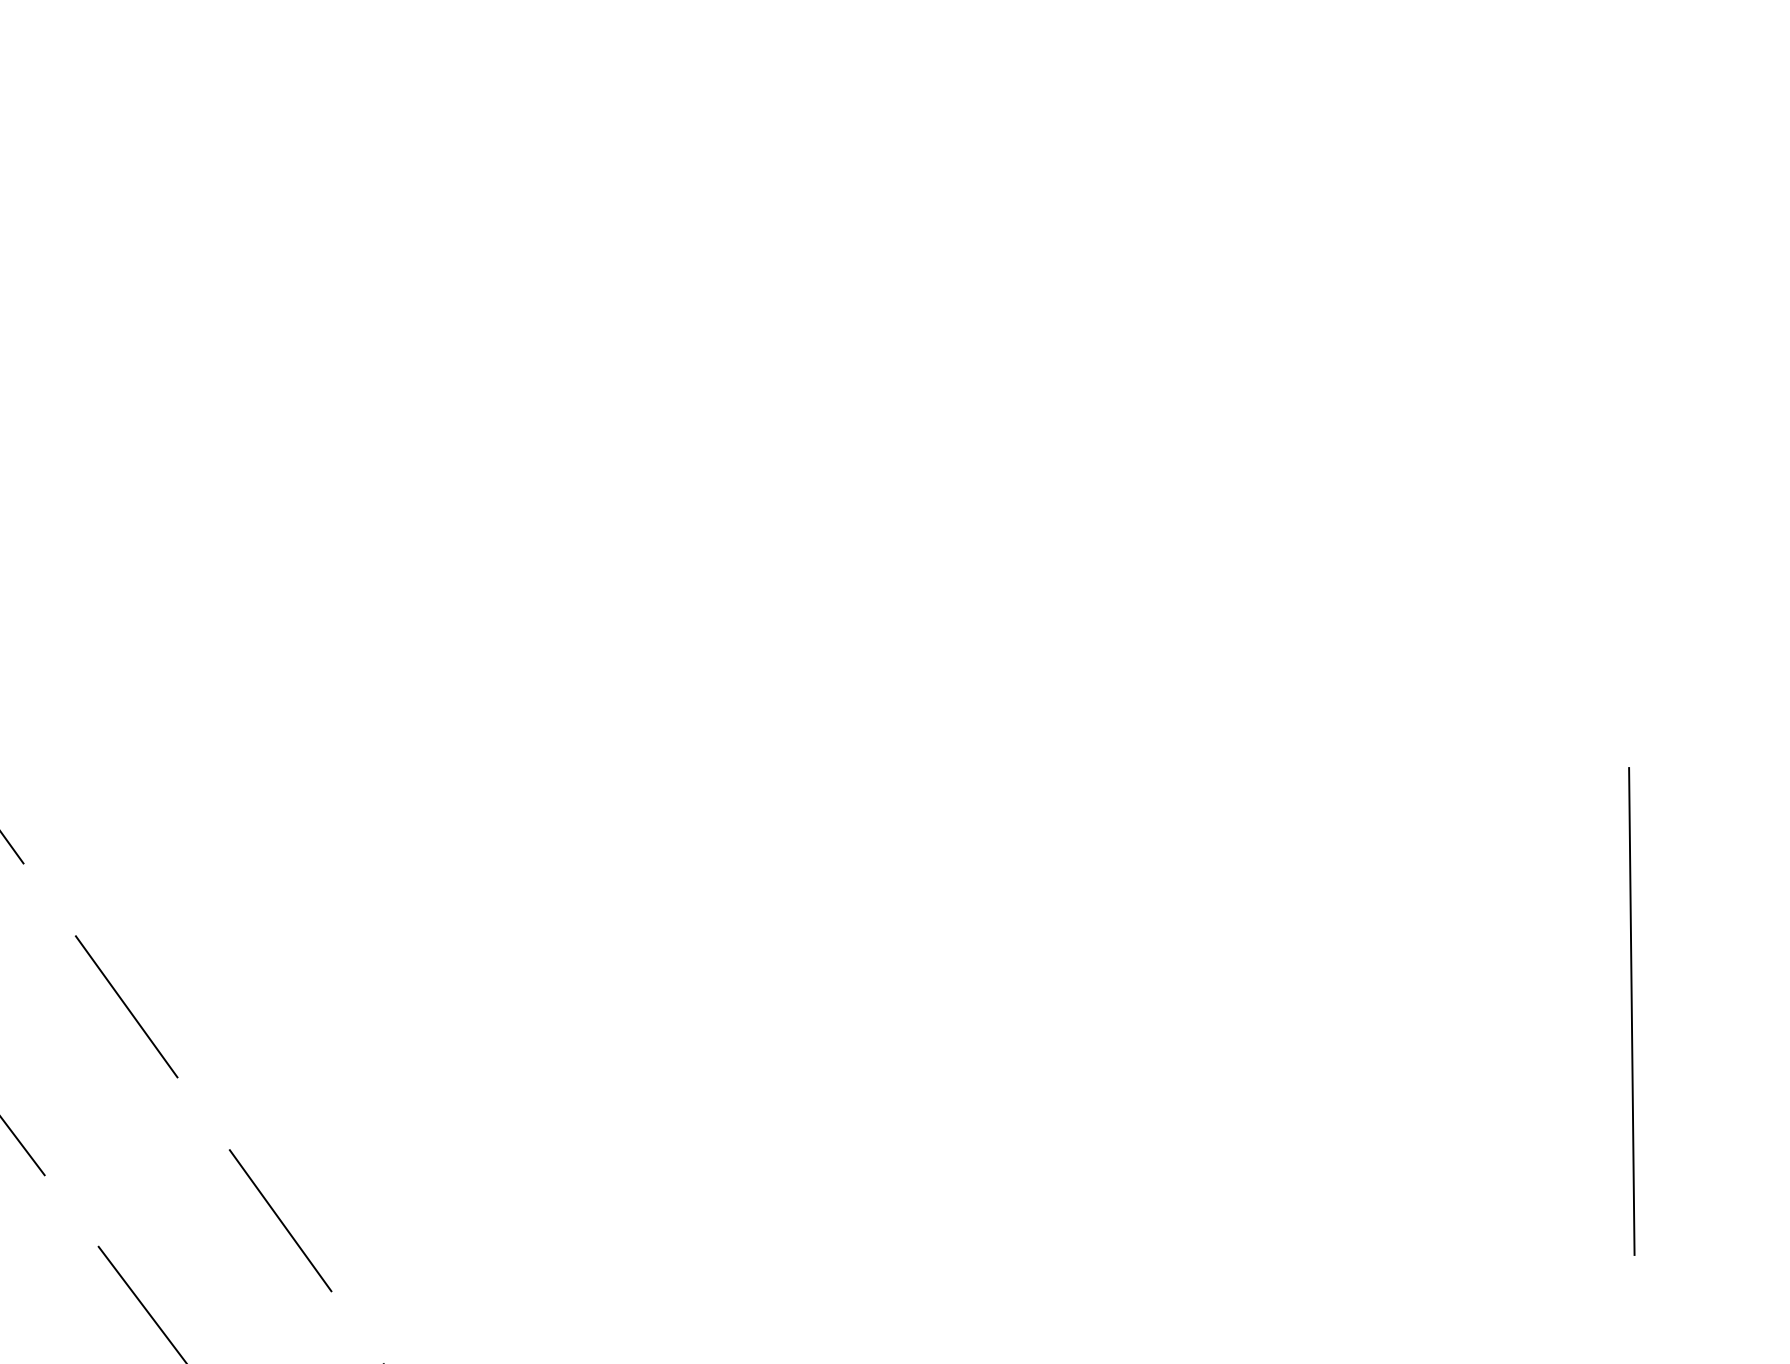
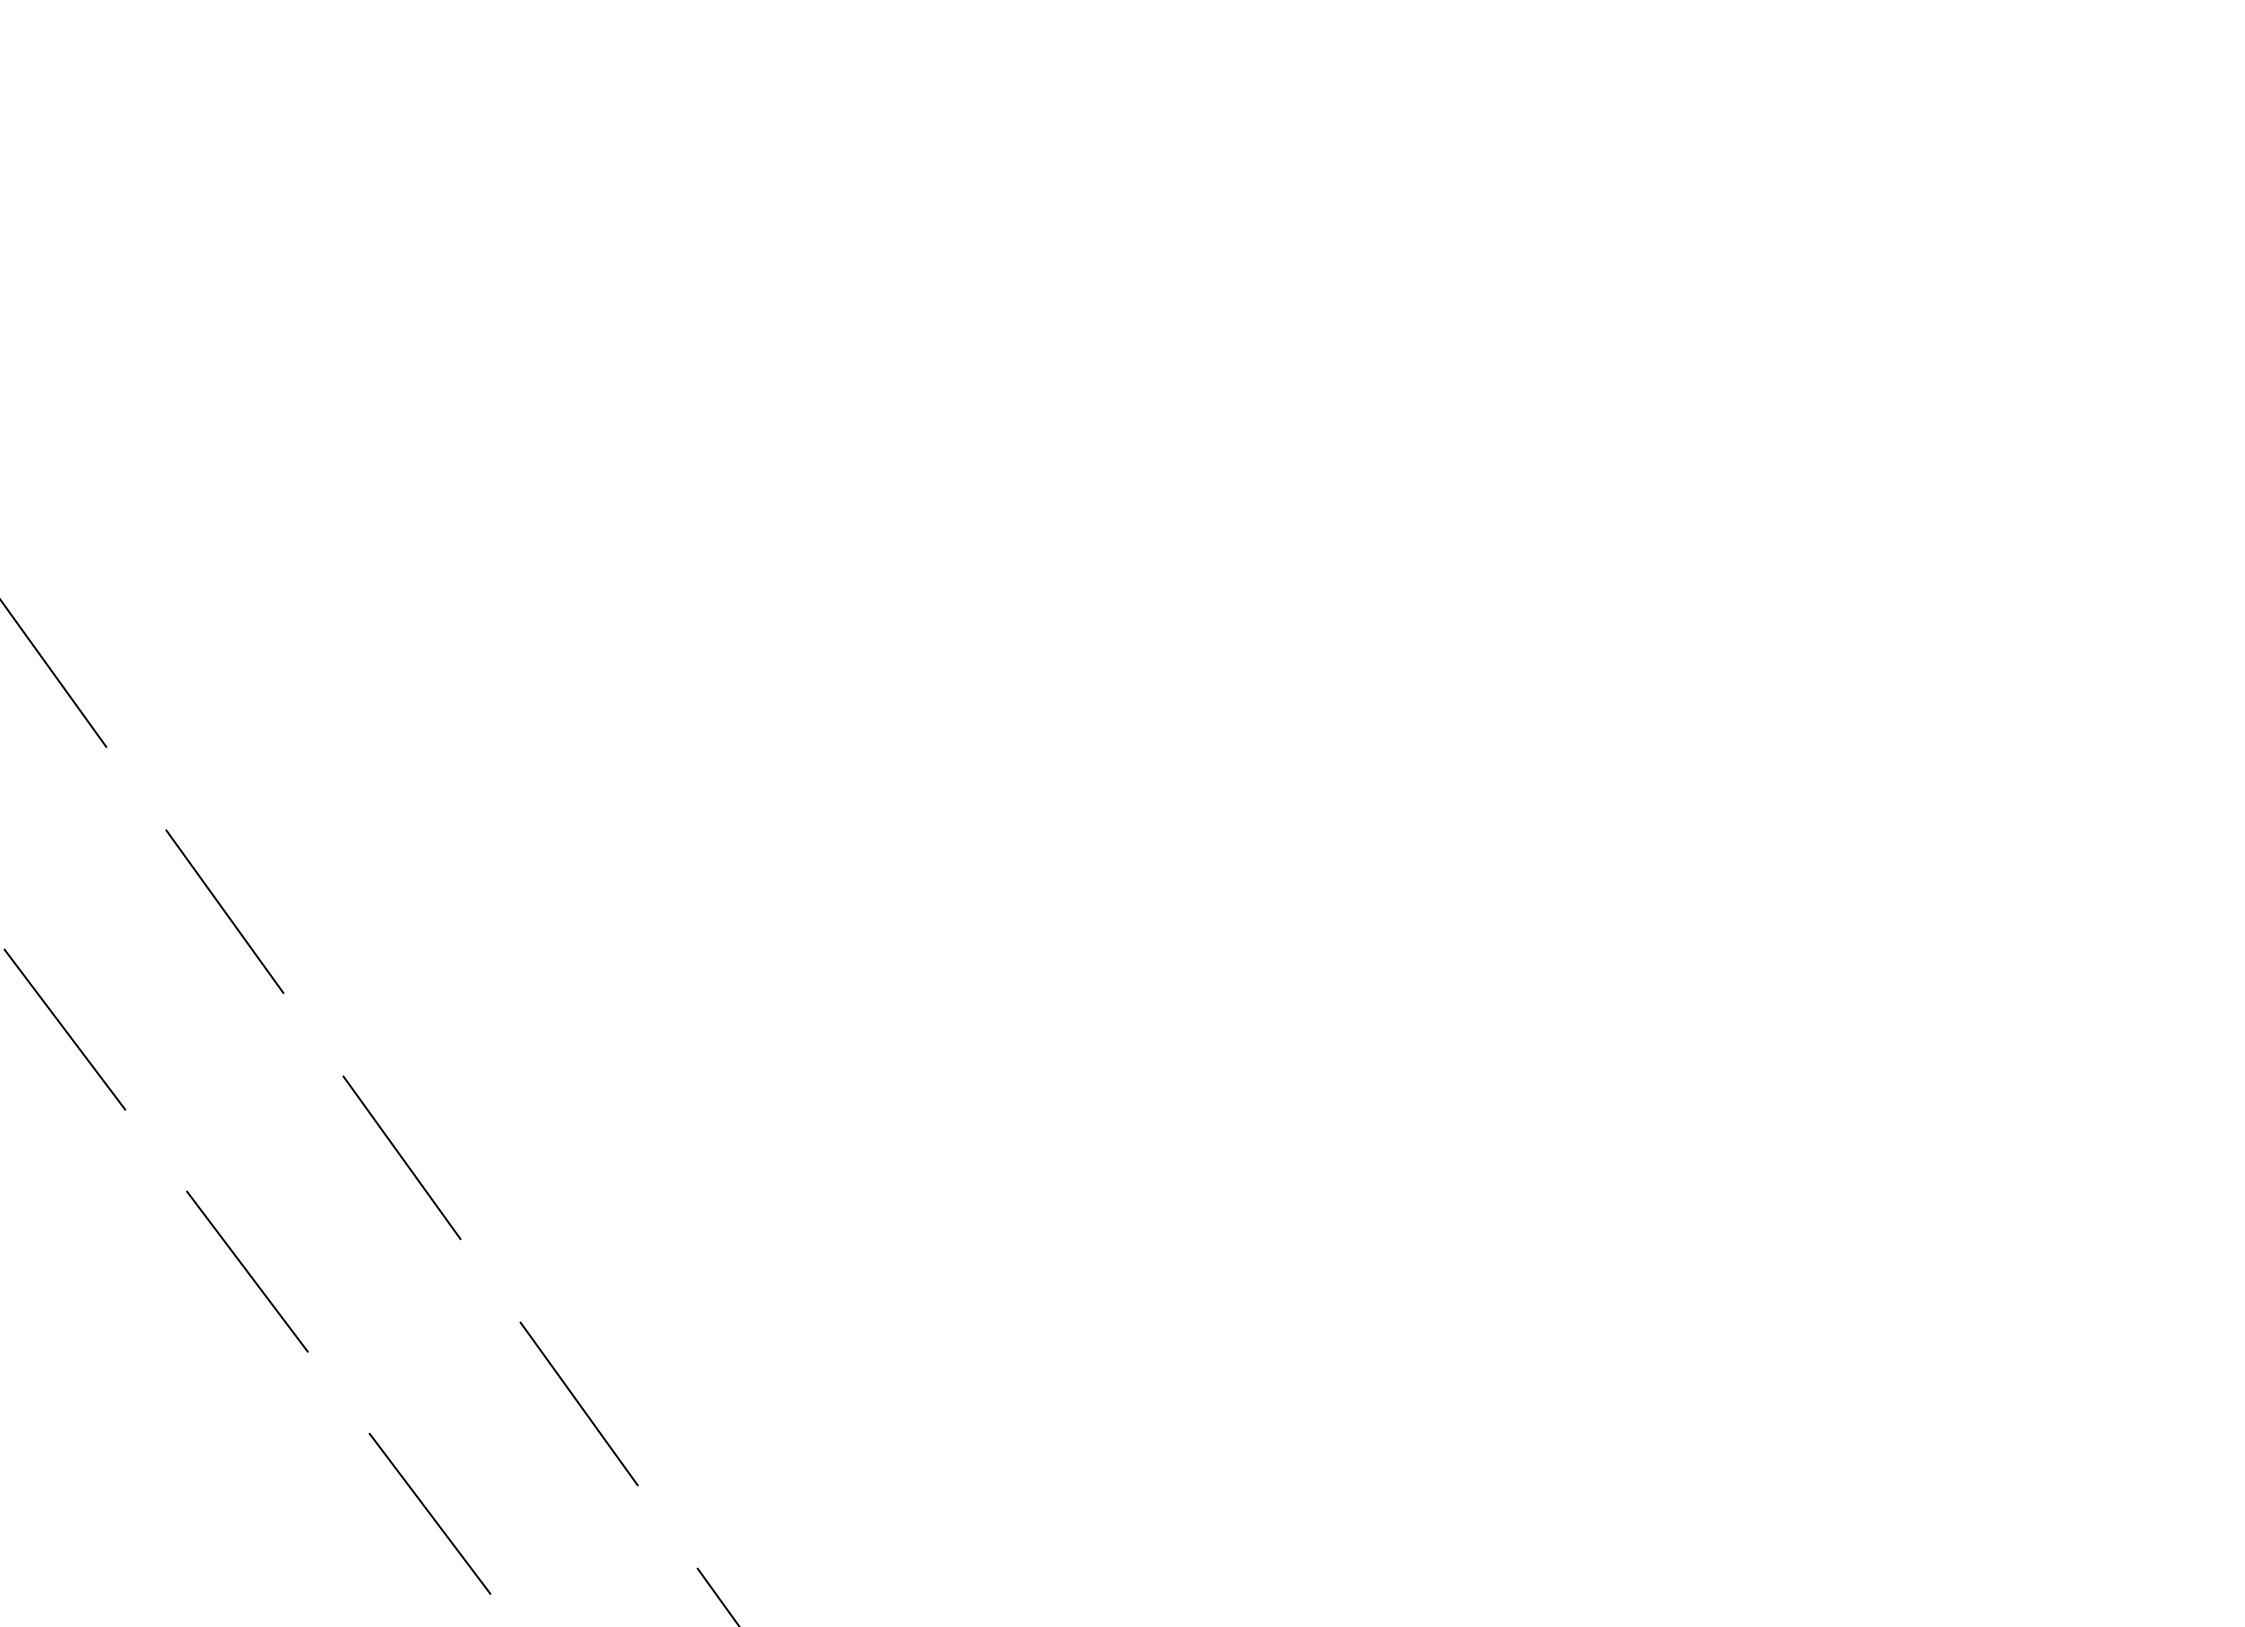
line: (1631, 1011) -> (2133, 1163), removed

